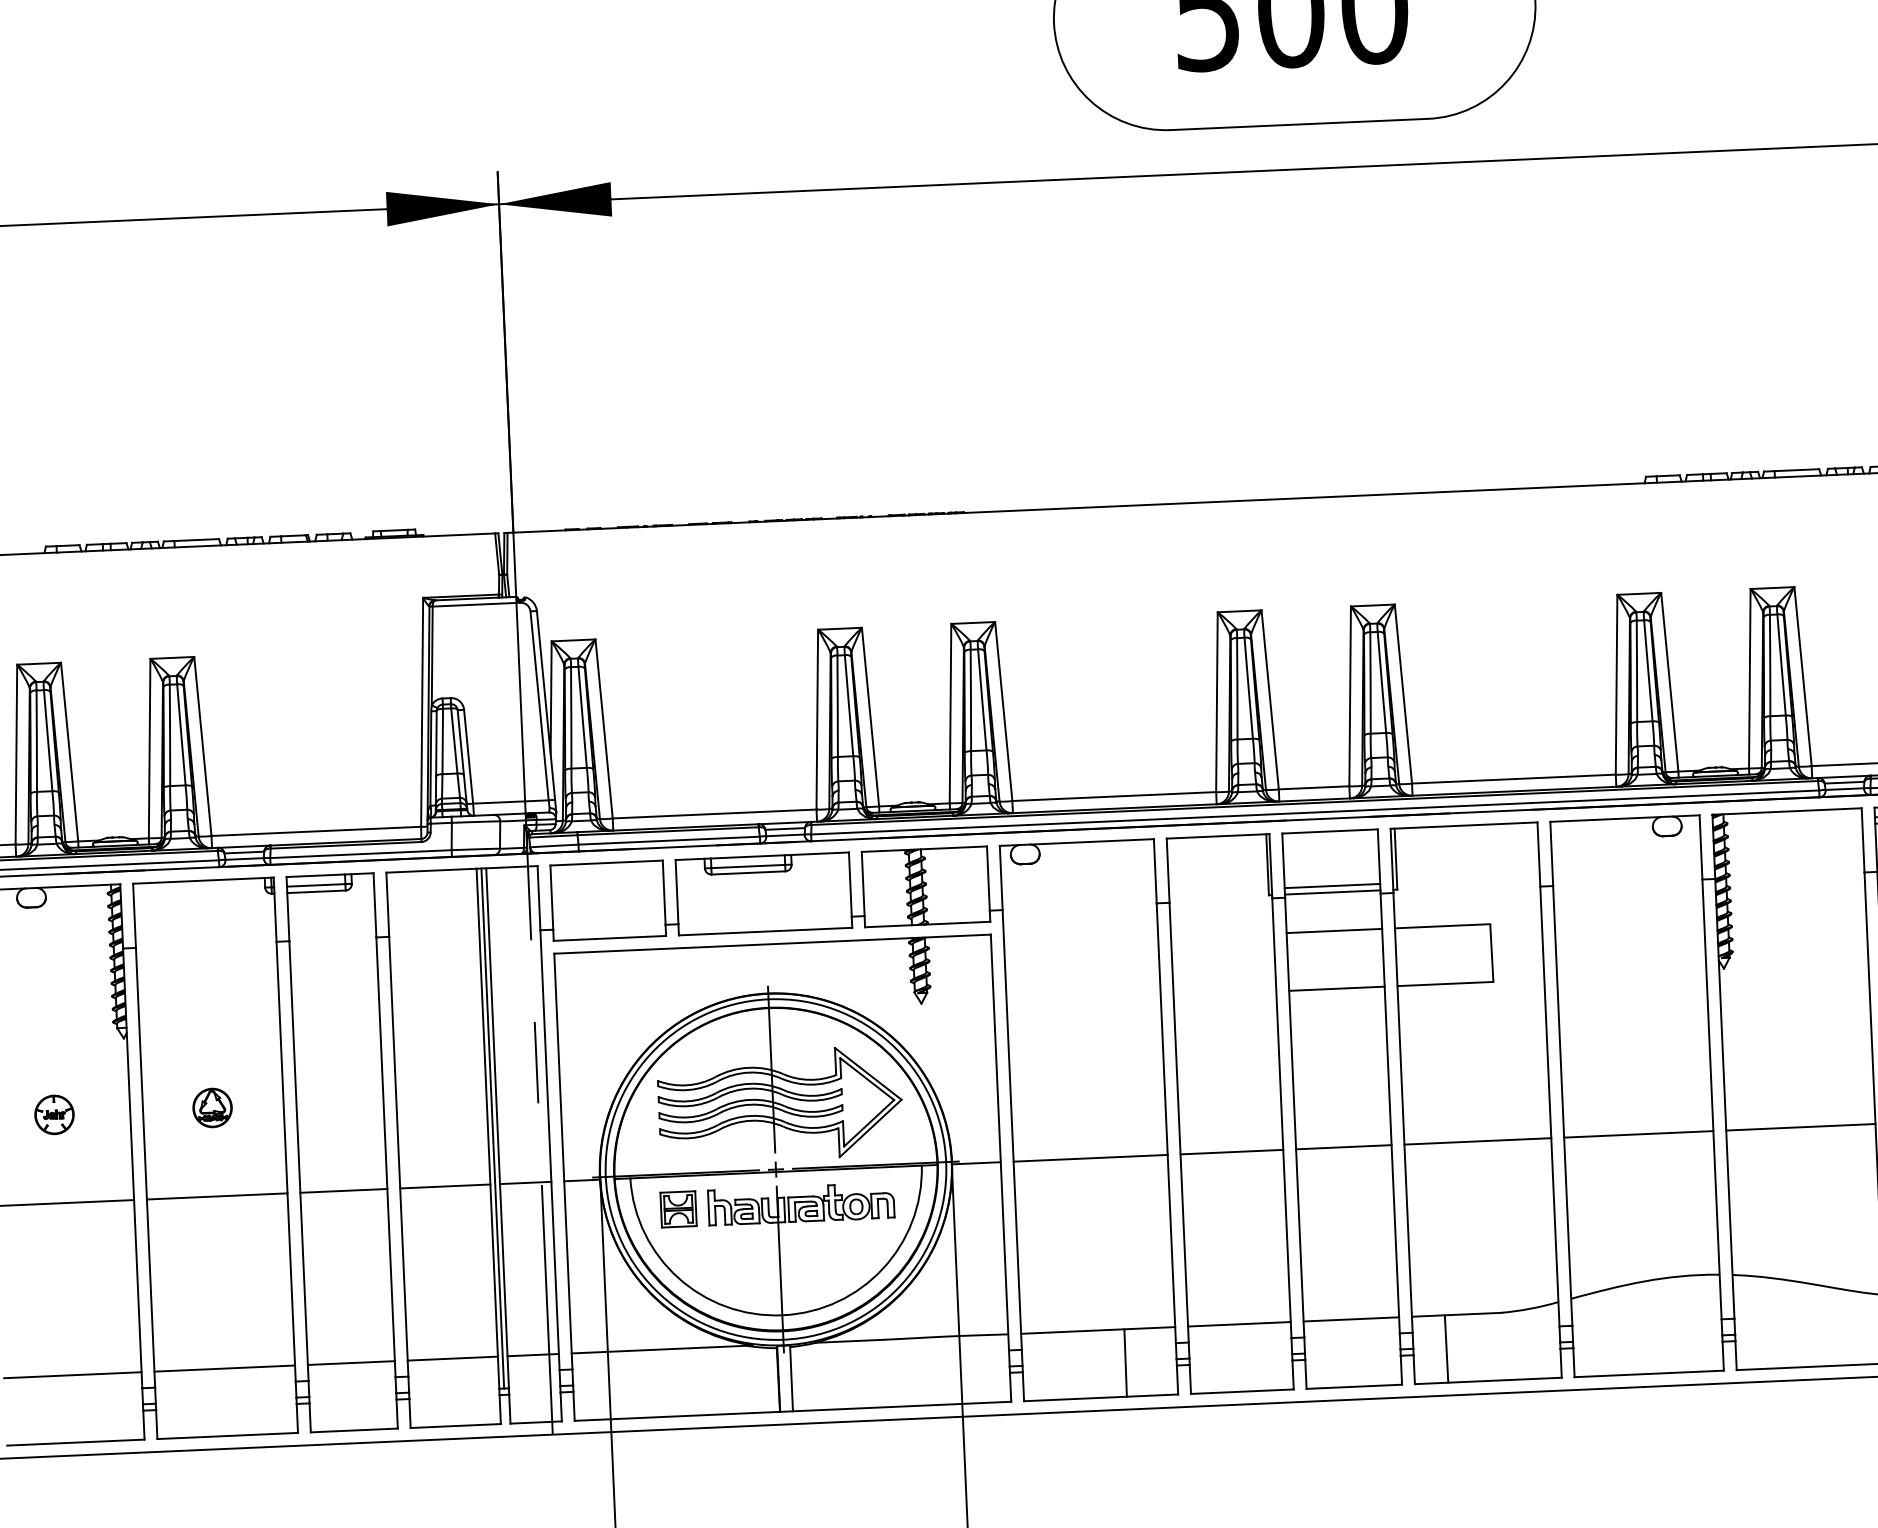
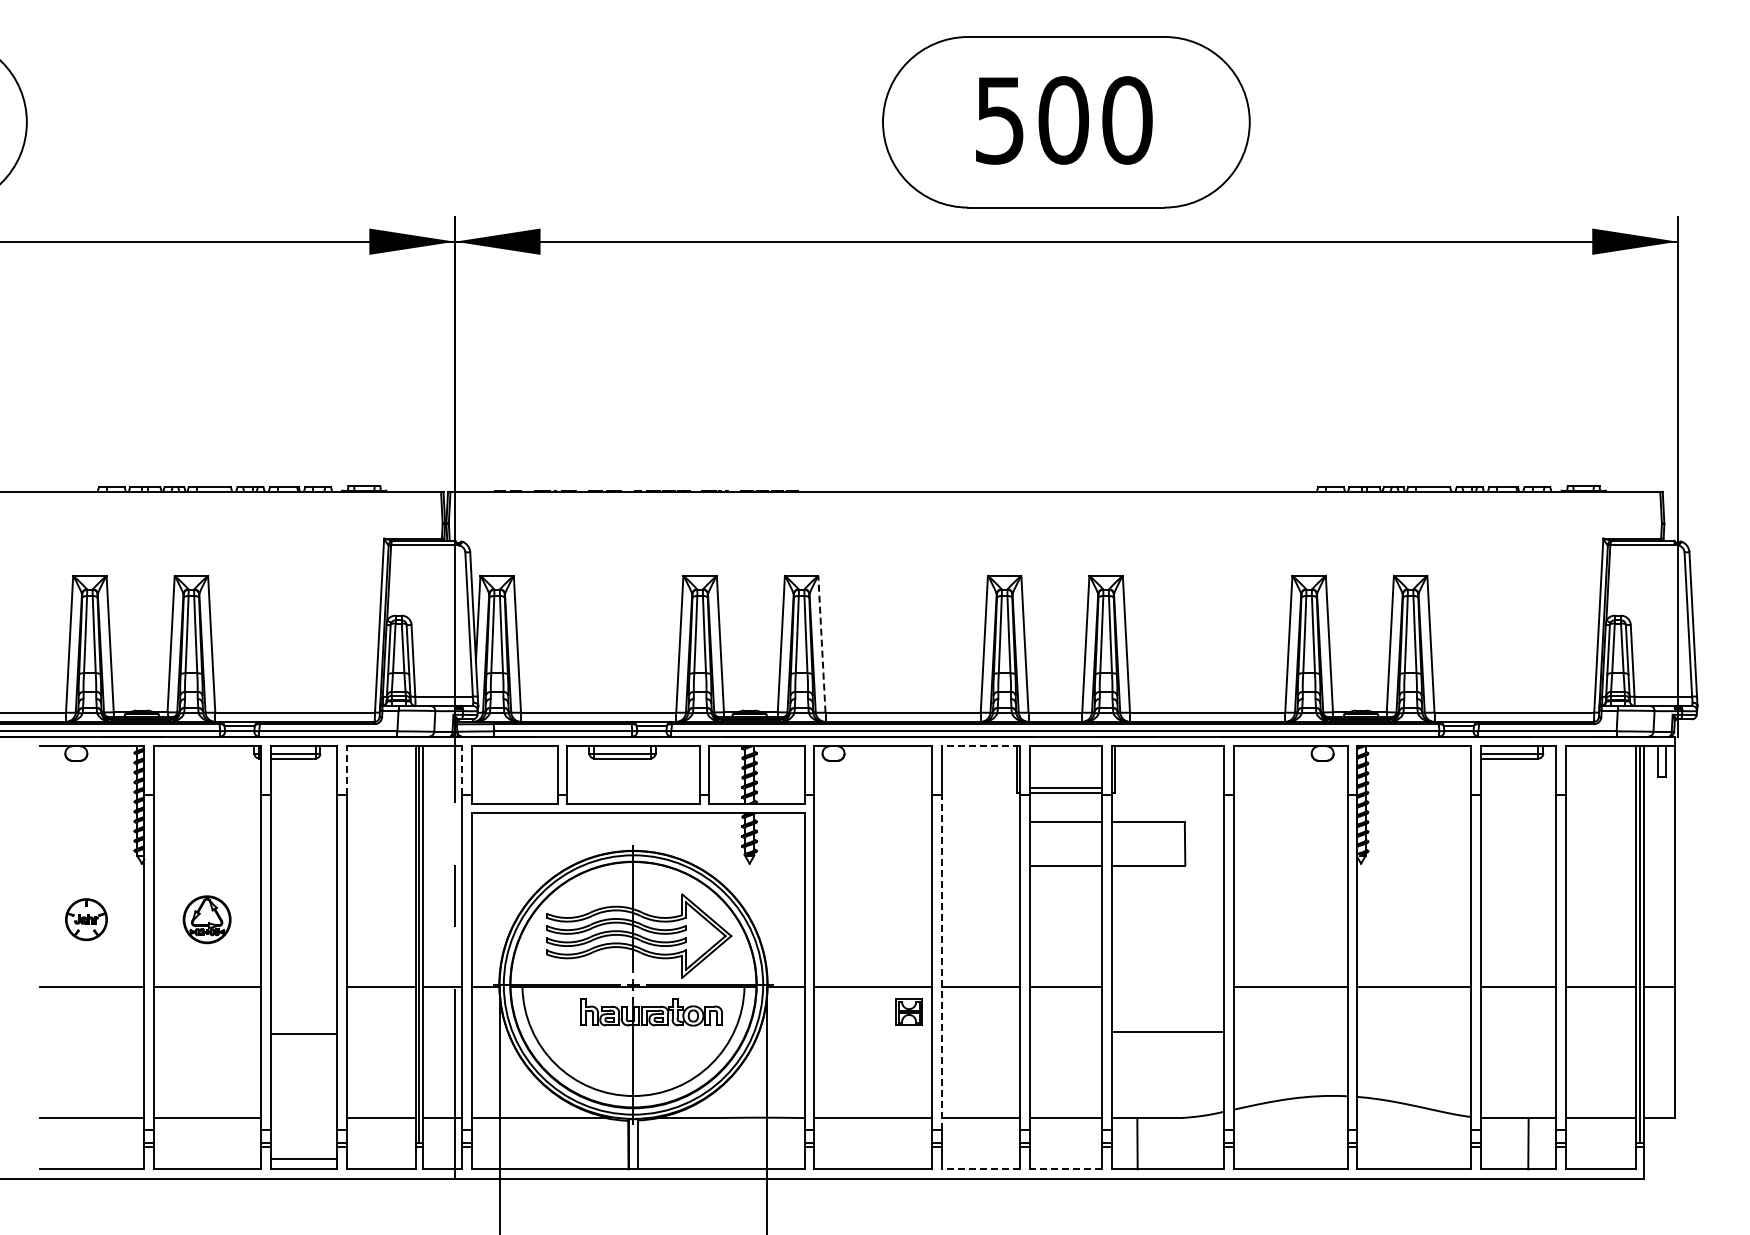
line: (1003, 710) -> (821, 643), solid -> dashed
line: (1217, 836) -> (980, 746), solid -> dashed
line: (539, 897) -> (462, 770), solid -> dashed
line: (388, 904) -> (347, 770), solid -> dashed
part: (211, 1106) -> (206, 918), size x1.6
part: (54, 1113) -> (86, 918), size x1.4
line: (1178, 1122) -> (941, 962), solid -> dashed
line: (1478, 1140) -> (1168, 1031), moved
line: (344, 1190) -> (304, 1033), moved
part: (677, 1208) -> (908, 1011), moved
line: (1125, 1362) -> (892, 1143), removed
line: (351, 1363) -> (304, 1159), moved
line: (1353, 1386) -> (1065, 1169), solid -> dashed
line: (1241, 1391) -> (980, 1169), solid -> dashed

